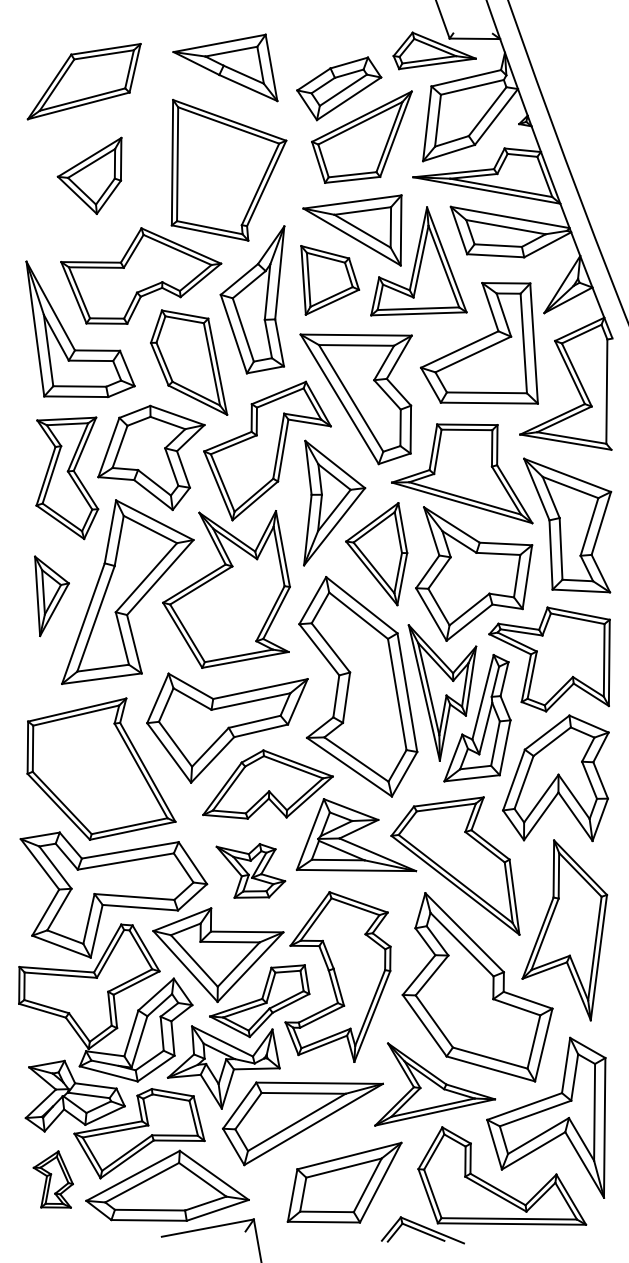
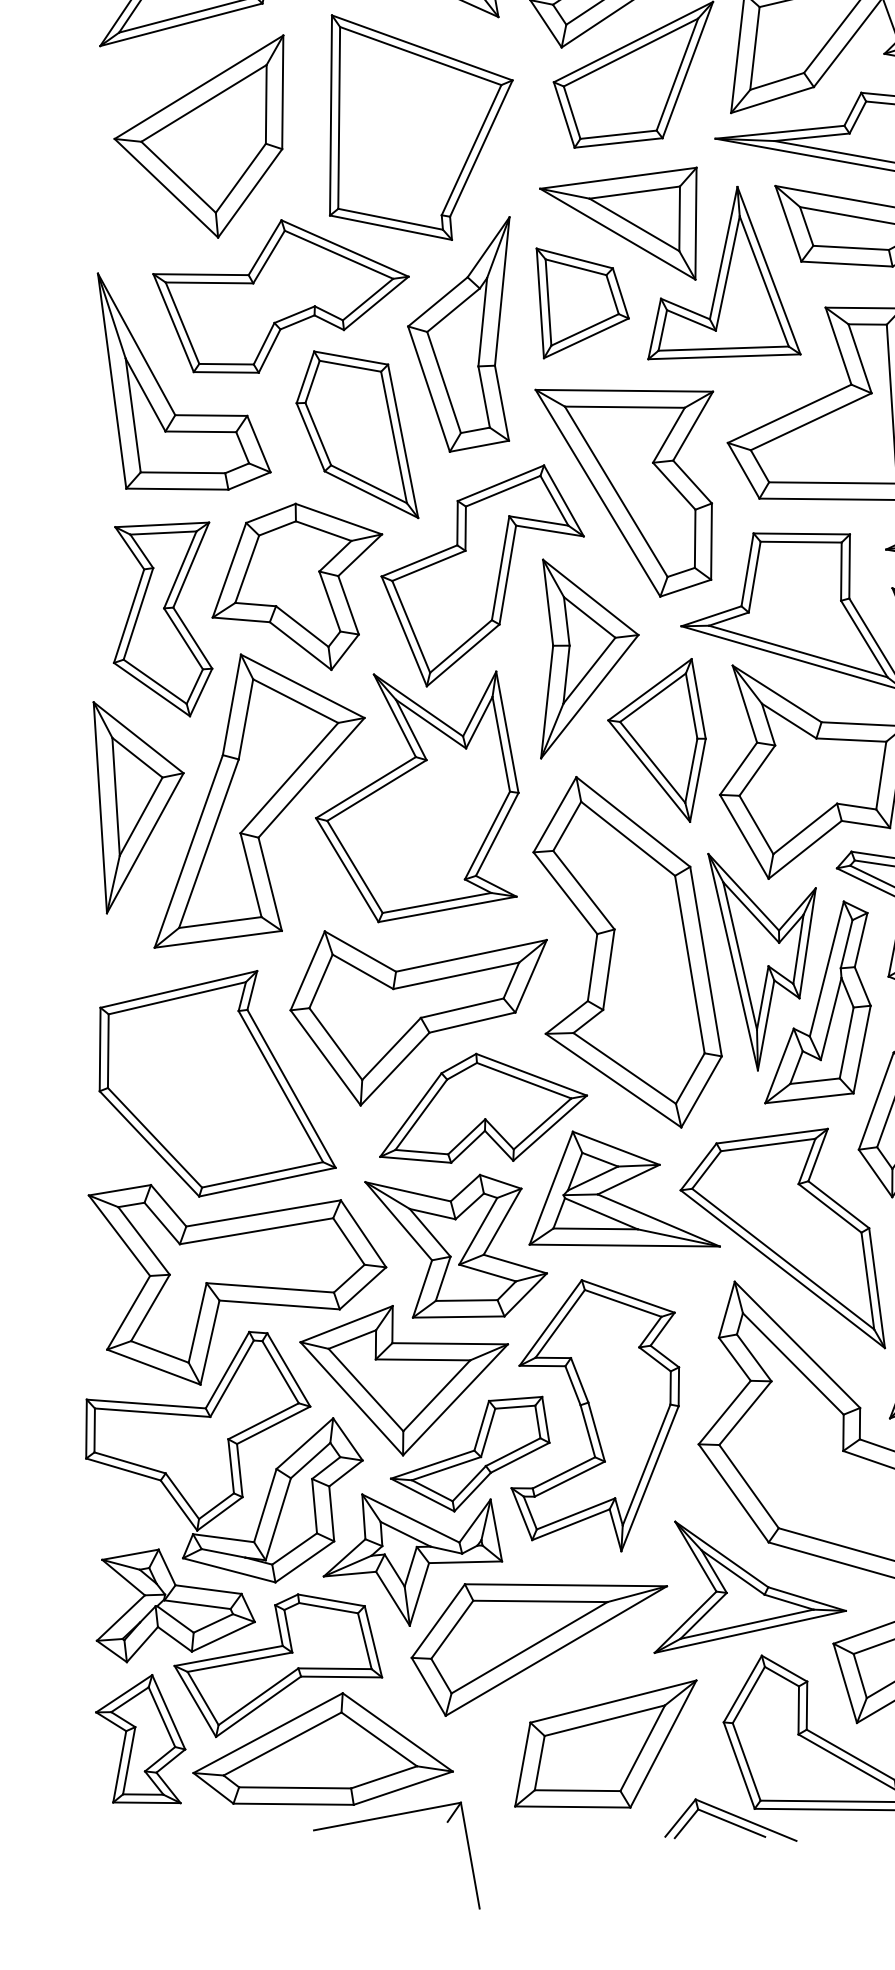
part: (89, 175) -> (198, 135), size x1.67
part: (51, 596) -> (137, 808), size x1.67
part: (250, 870) -> (455, 1245), size x1.67
part: (53, 1179) -> (141, 1738), size x1.43

